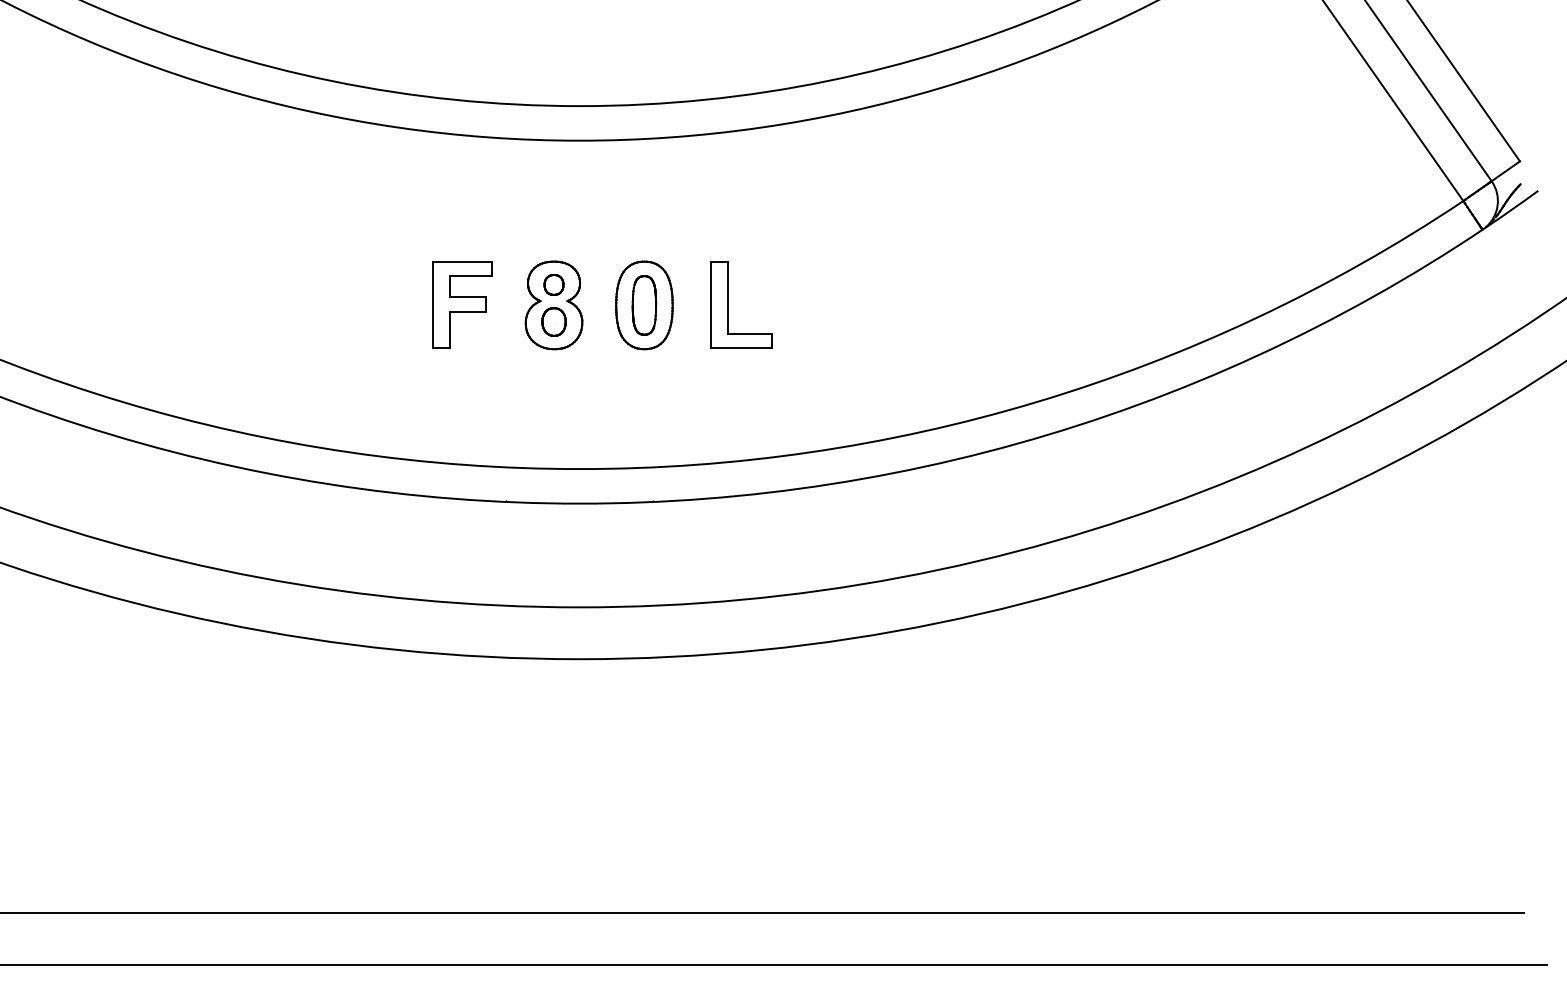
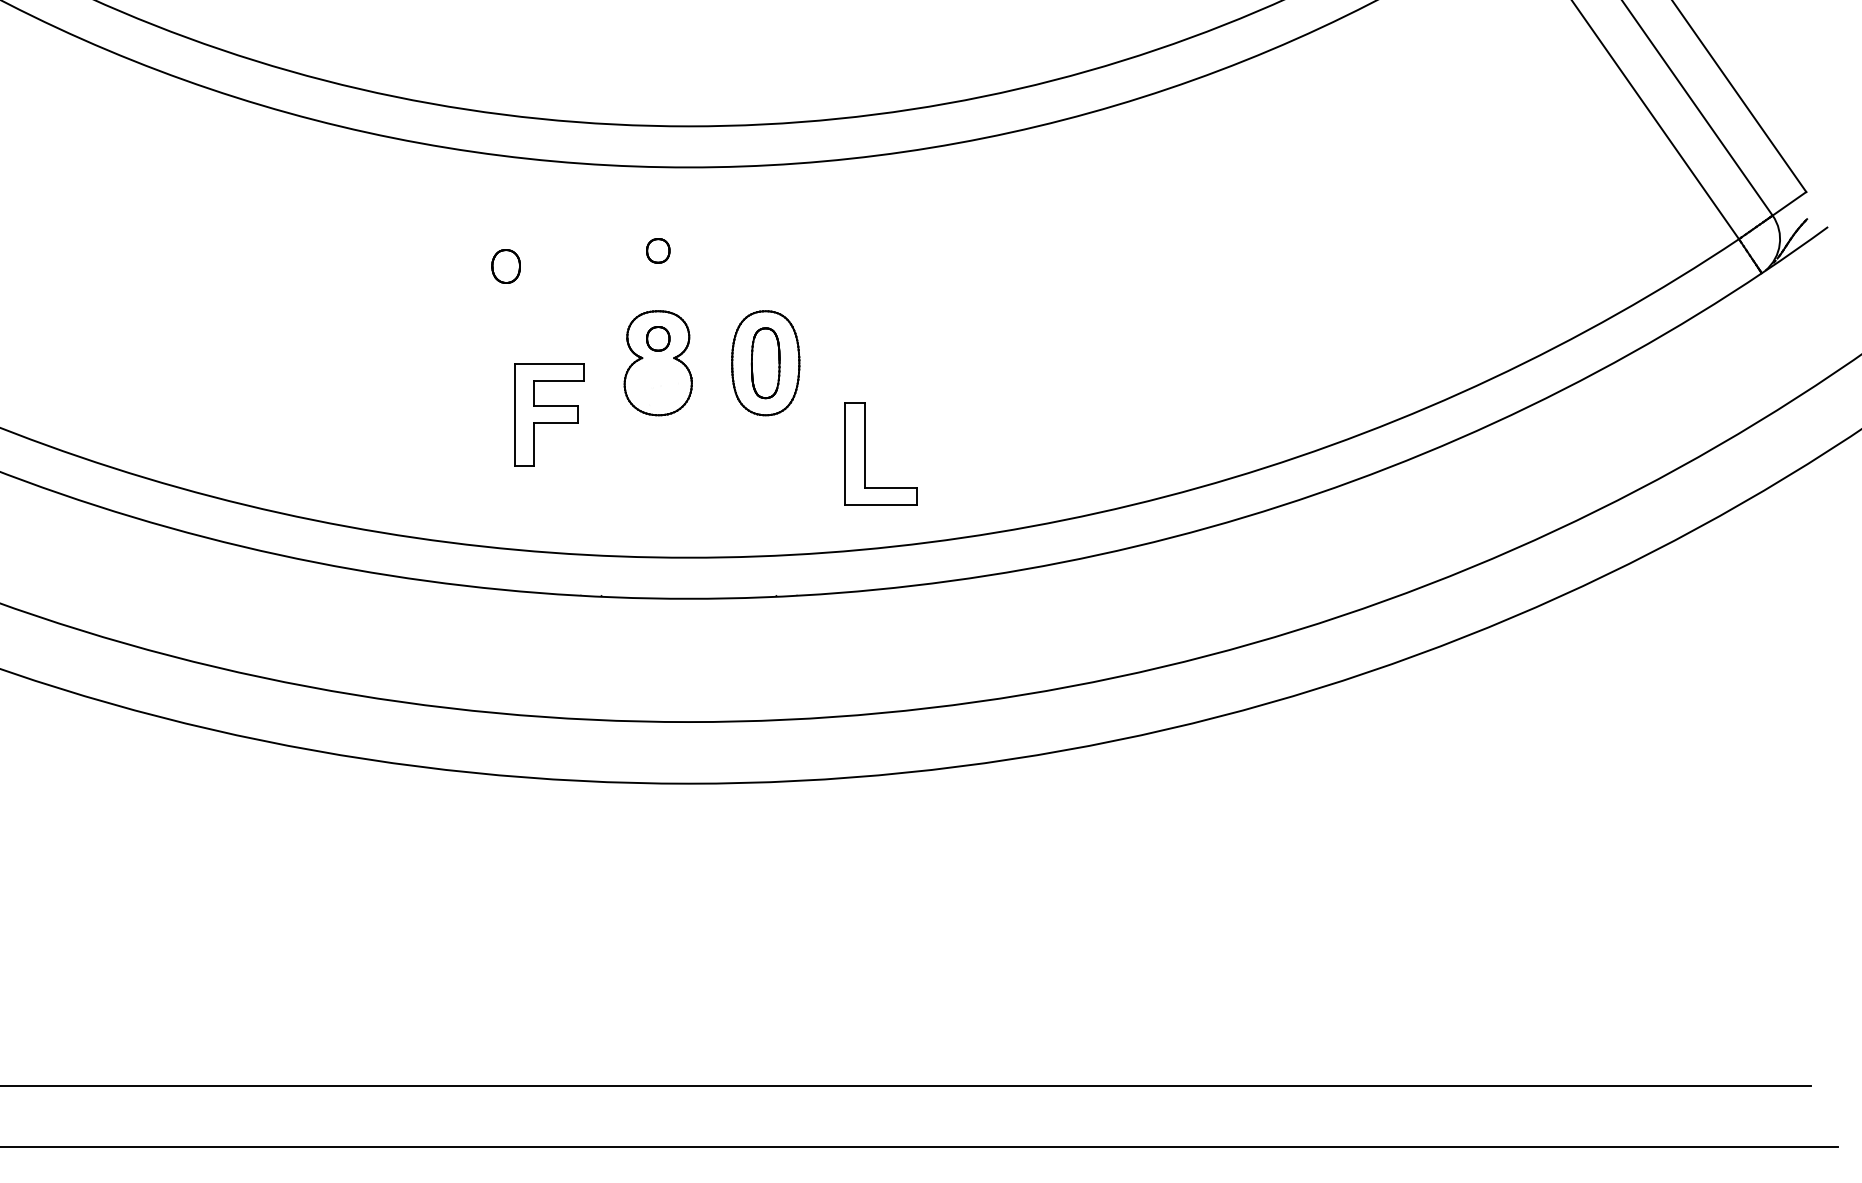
part: (553, 210) -> (657, 250), added
part: (462, 304) -> (549, 414), moved
part: (728, 304) -> (865, 453), moved
part: (553, 321) -> (505, 265), moved

